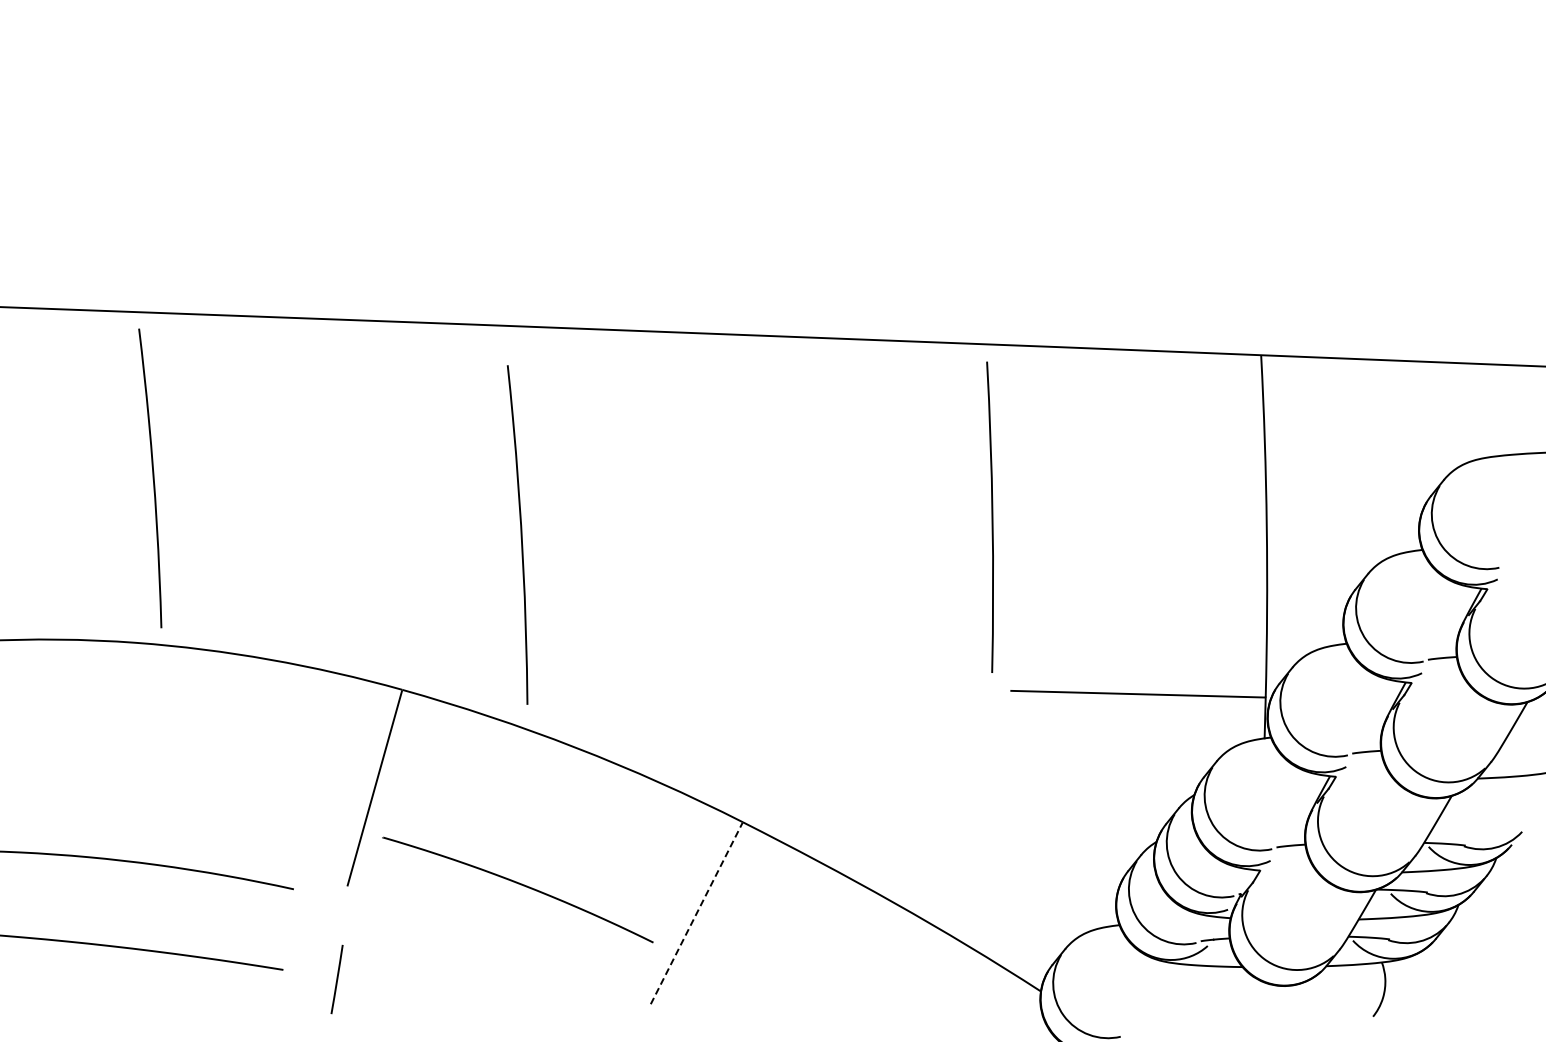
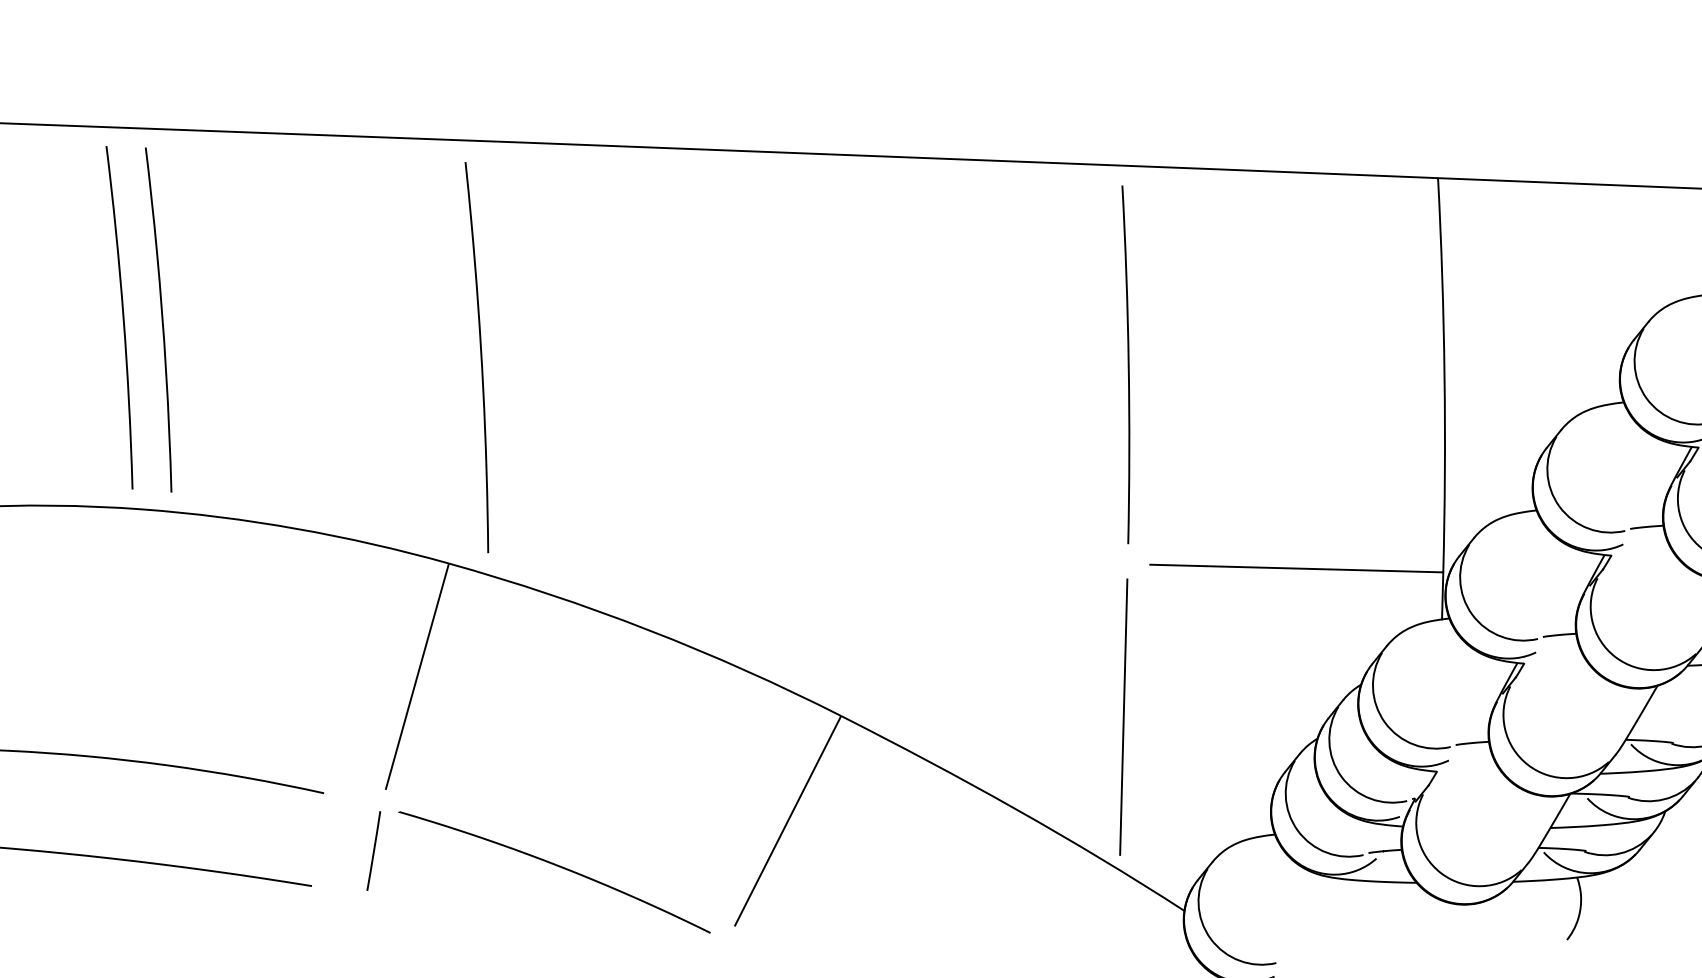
arc: (118, 476) -> (122, 317), added
curve: (520, 534) -> (480, 356), moved
line: (988, 822) -> (1124, 716), added
curve: (520, 885) -> (557, 867), moved
line: (696, 913) -> (787, 821), dashed -> solid
line: (336, 979) -> (373, 851), moved

